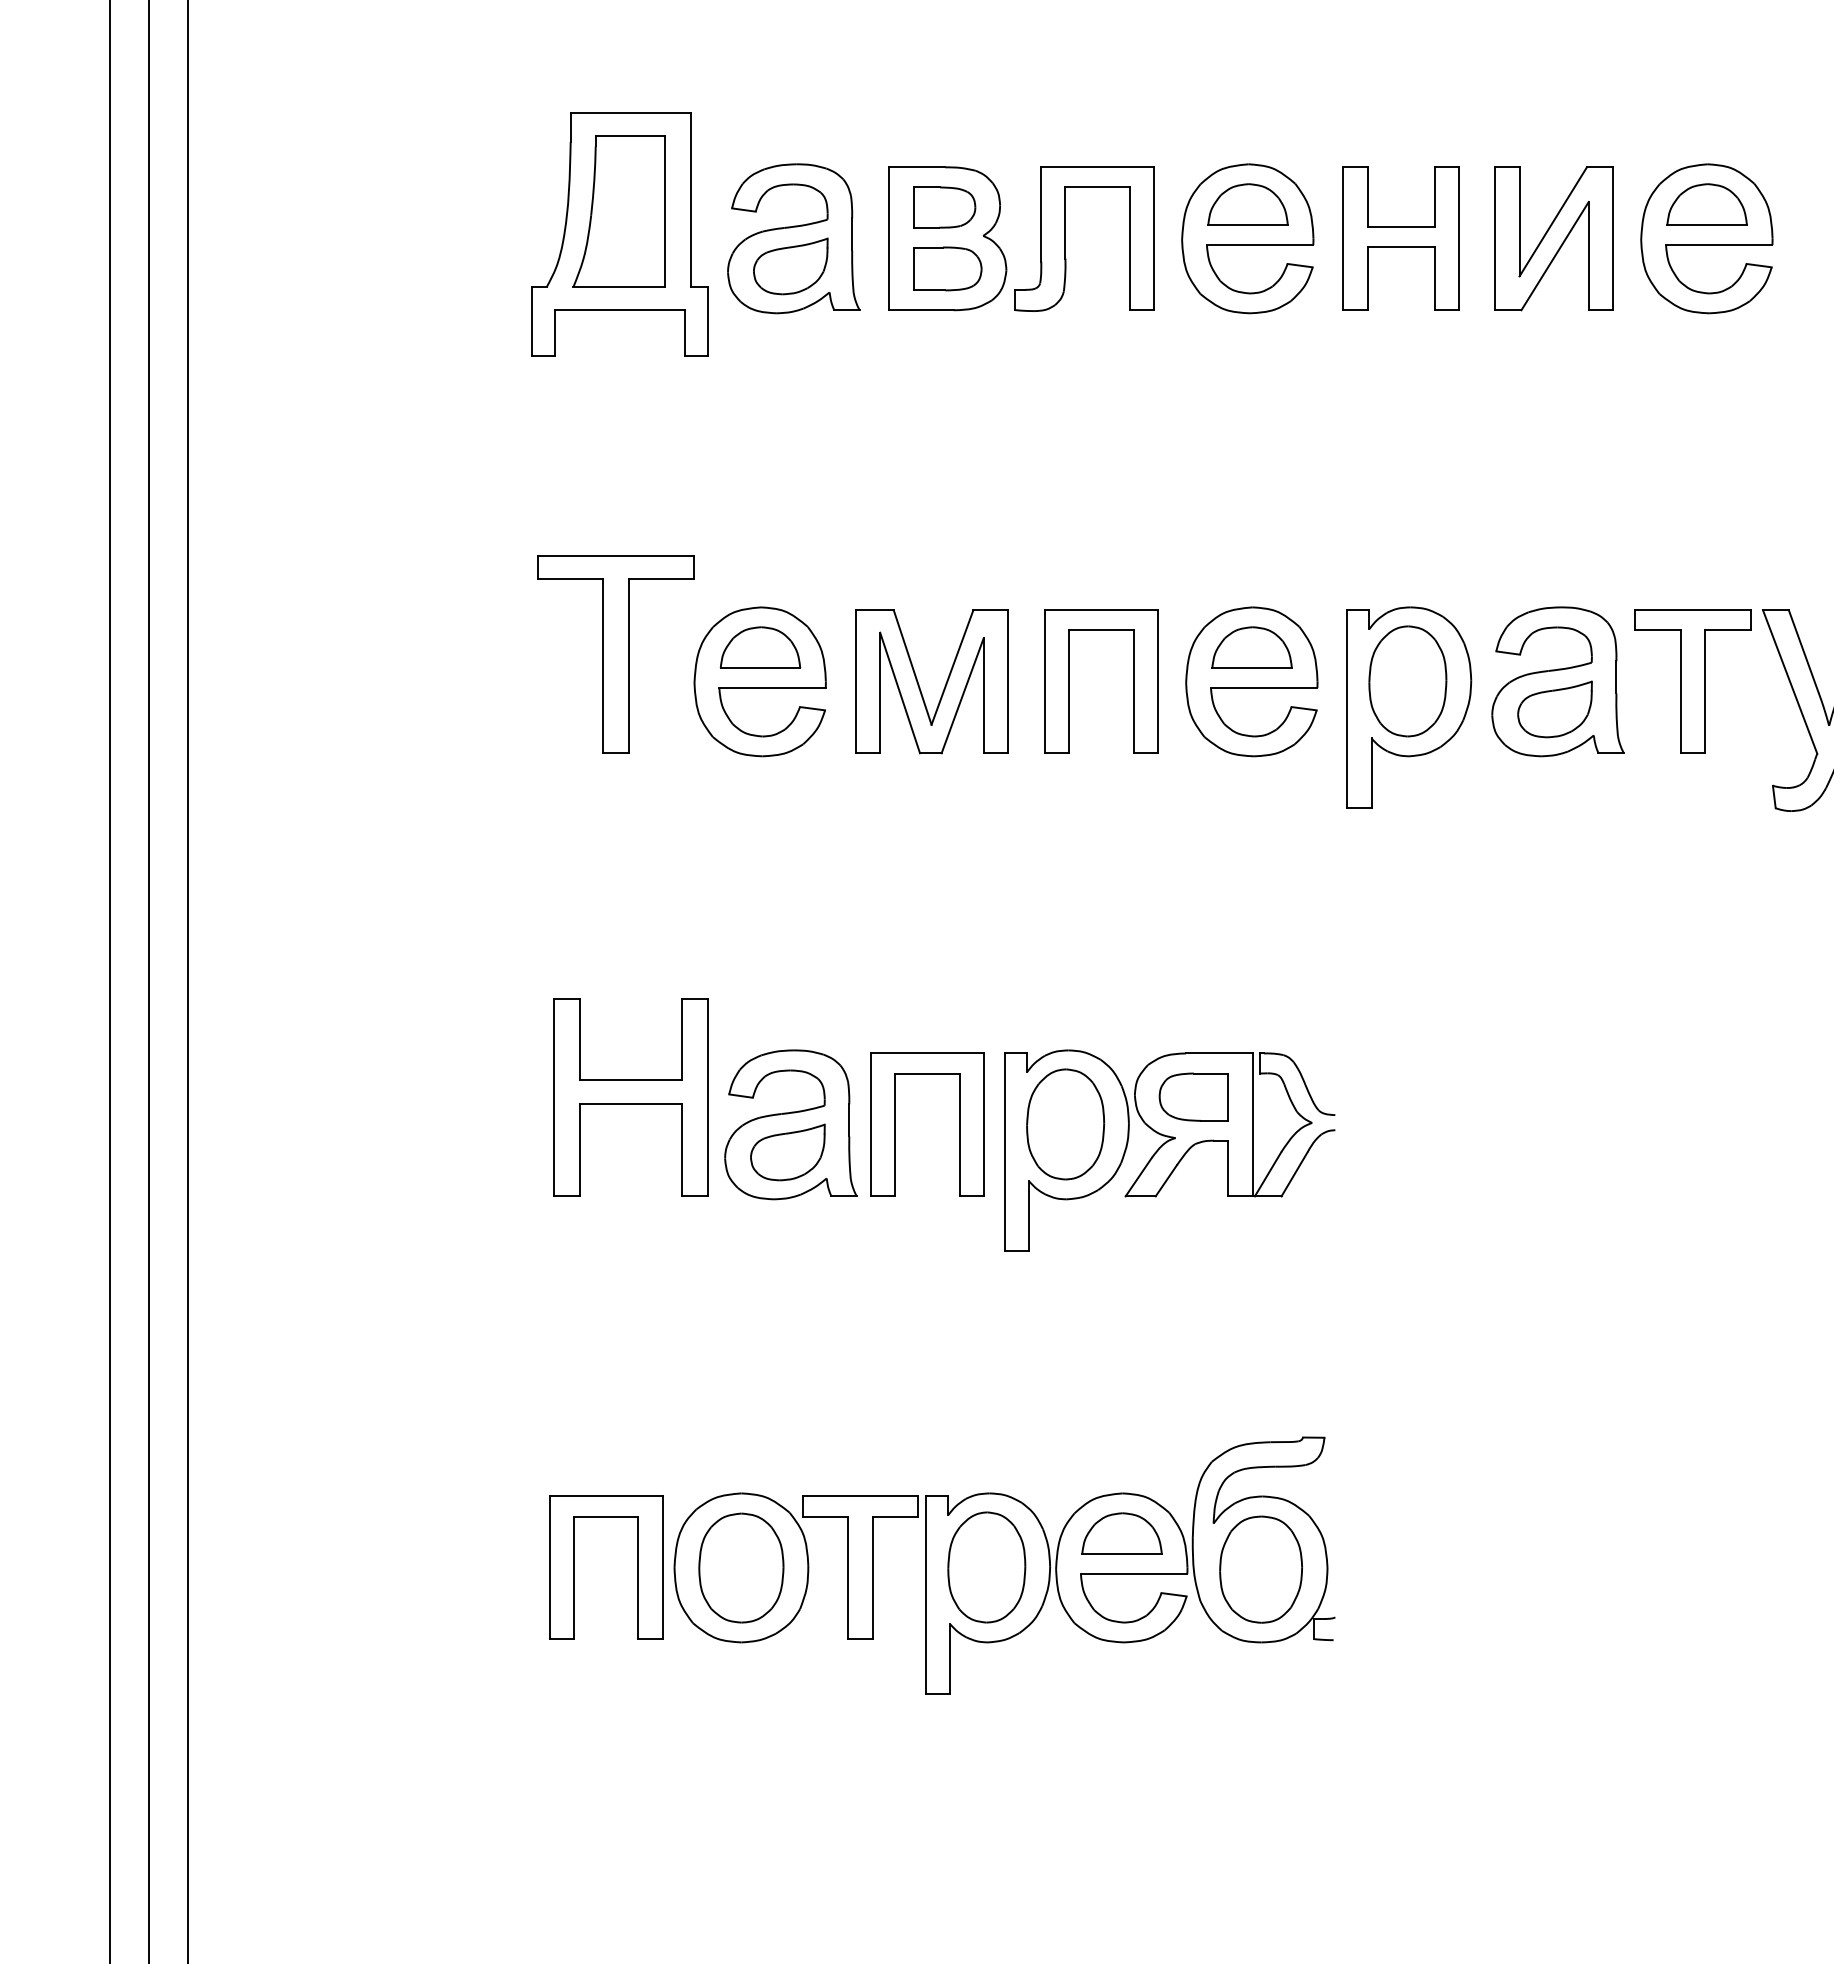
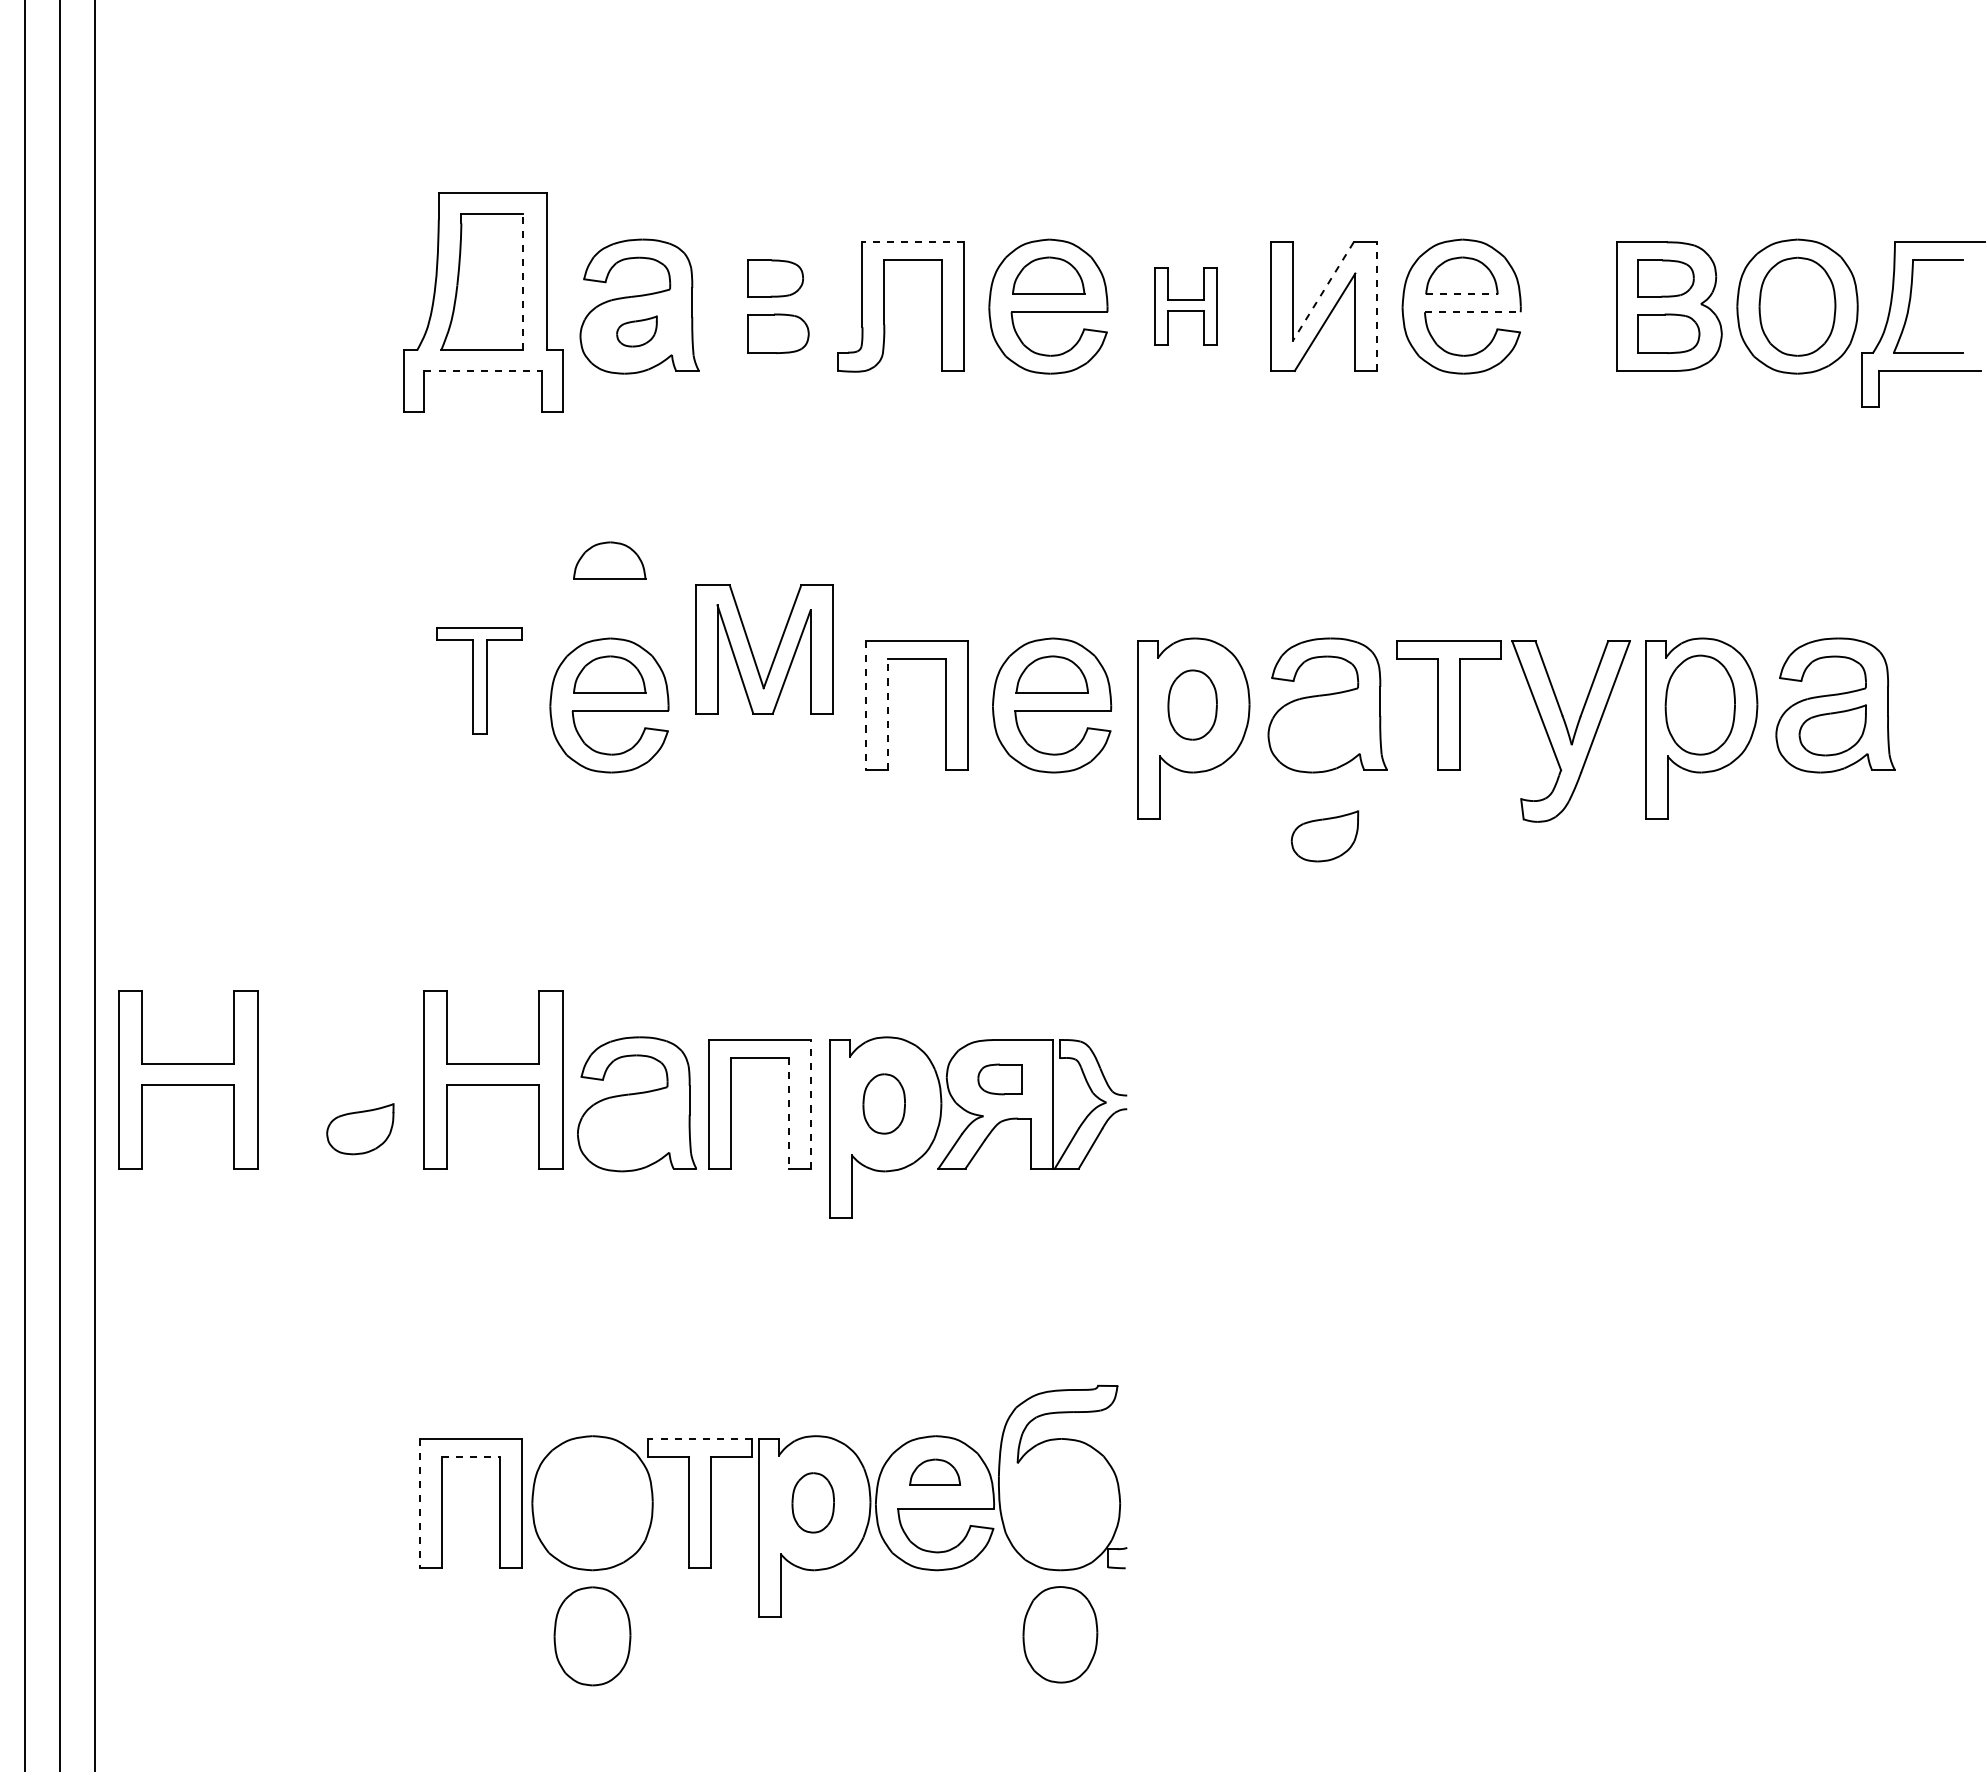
line: (1097, 167) -> (913, 242), solid -> dashed
line: (664, 211) -> (523, 282), solid -> dashed
line: (1553, 221) -> (1323, 291), solid -> dashed
line: (1706, 225) -> (1461, 294), solid -> dashed
part: (947, 238) -> (778, 306), removed
part: (1400, 238) -> (1185, 306), size x0.6
line: (1613, 238) -> (1377, 306), solid -> dashed
line: (1718, 245) -> (1472, 312), solid -> dashed
part: (790, 266) -> (636, 331), size x0.6
line: (620, 310) -> (483, 371), solid -> dashed
part: (760, 520) -> (609, 560), added
part: (615, 654) -> (479, 680), size x0.6
part: (1407, 680) -> (1192, 704), size x0.7
line: (1044, 682) -> (865, 706), solid -> dashed
part: (944, 685) -> (775, 652), moved
line: (1069, 691) -> (887, 714), solid -> dashed
part: (1554, 709) -> (1324, 836), moved
part: (292, 1097) -> (188, 1079), added
part: (1193, 1097) -> (999, 1079), size x0.7
line: (984, 1123) -> (811, 1103), solid -> dashed
part: (1064, 1123) -> (883, 1103), size x0.6
line: (960, 1135) -> (789, 1113), solid -> dashed
part: (788, 1152) -> (360, 1129), moved
line: (860, 1496) -> (699, 1438), solid -> dashed
line: (606, 1516) -> (471, 1456), solid -> dashed
part: (1121, 1533) -> (934, 1472), size x0.7
part: (985, 1567) -> (812, 1502), size x0.6
line: (550, 1568) -> (420, 1503), solid -> dashed
part: (741, 1568) -> (592, 1636), moved
part: (1261, 1569) -> (1060, 1634), moved

